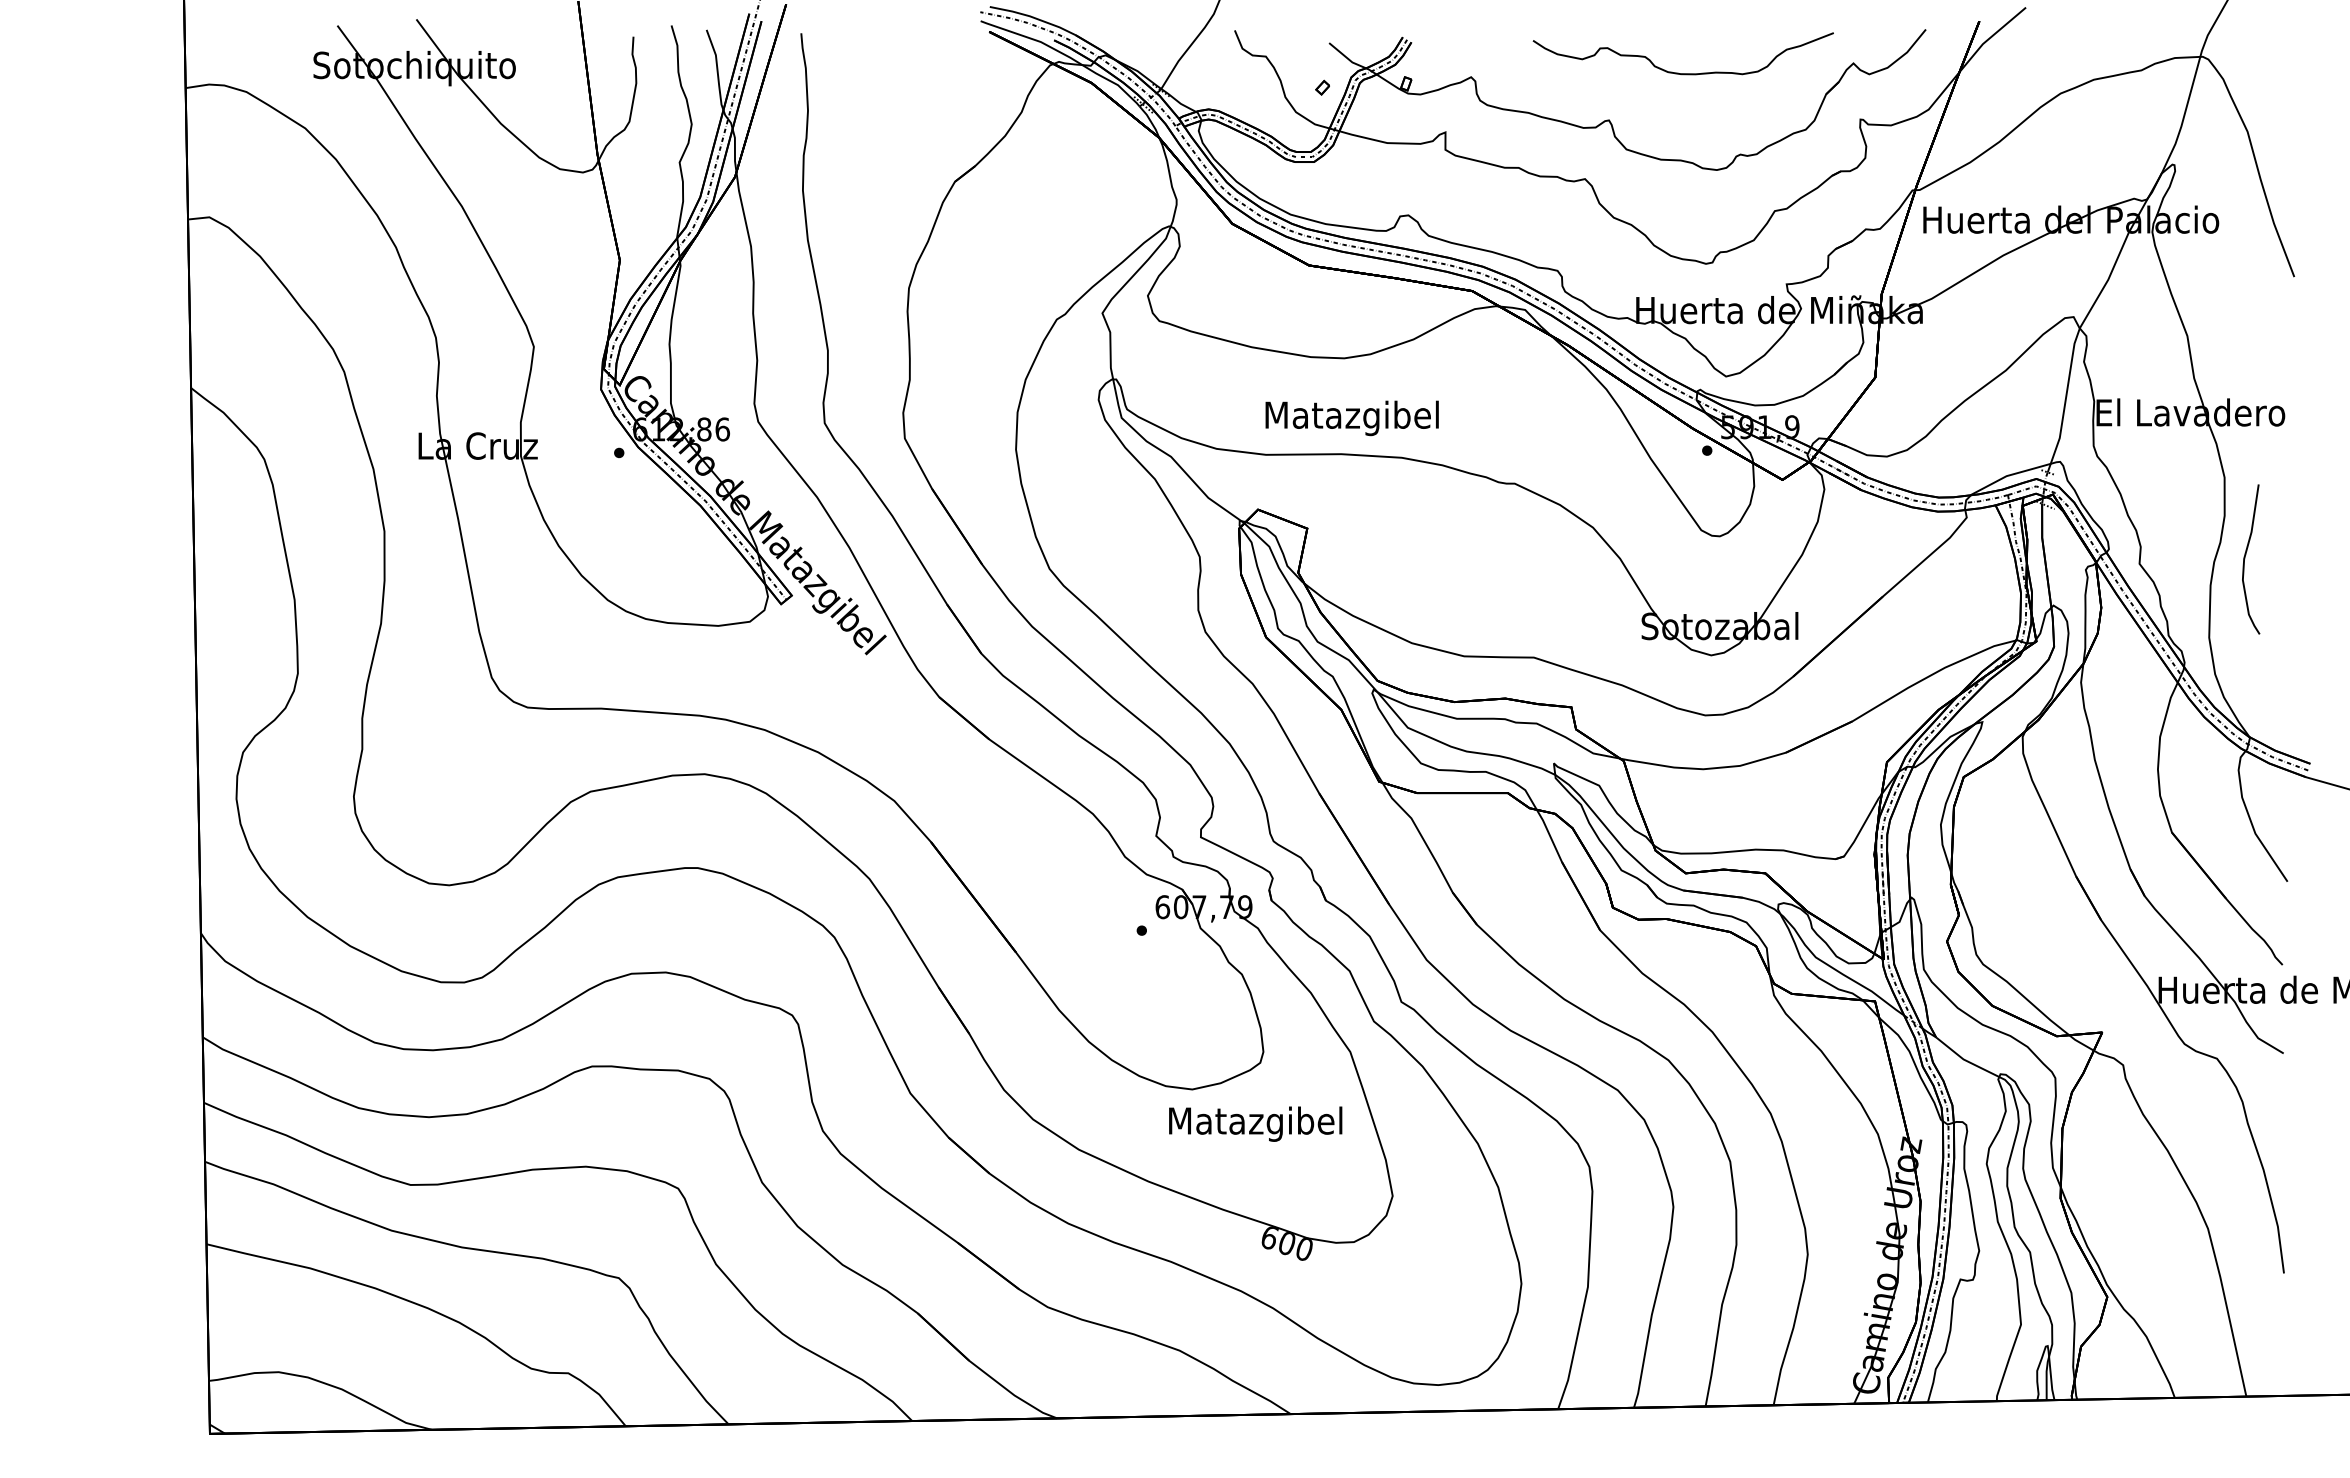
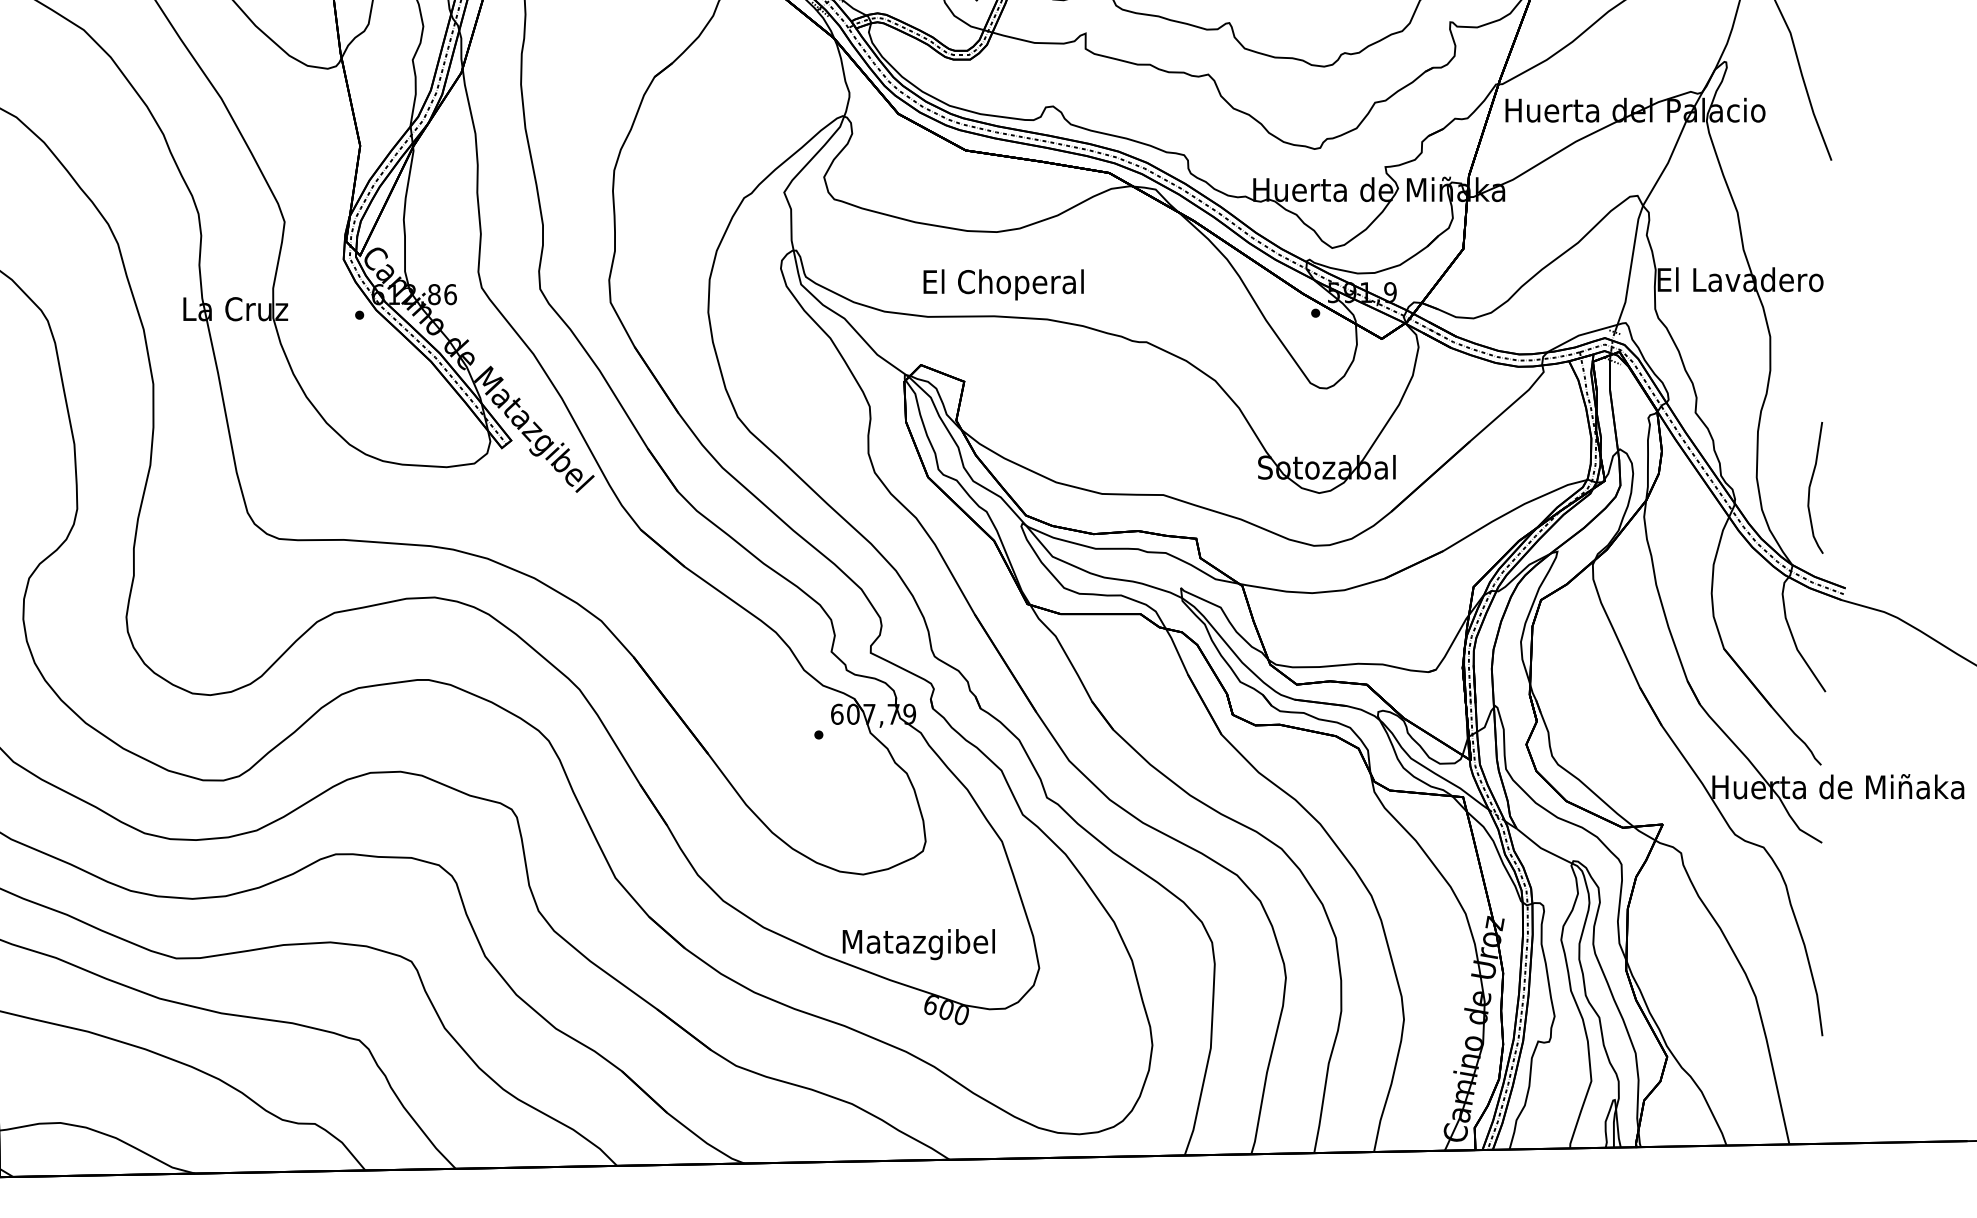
text: (1352, 418) -> (1003, 284), Matazgibel -> El Choperal
curve: (2245, 558) -> (1810, 487), moved
text: (1255, 1123) -> (918, 943), moved

